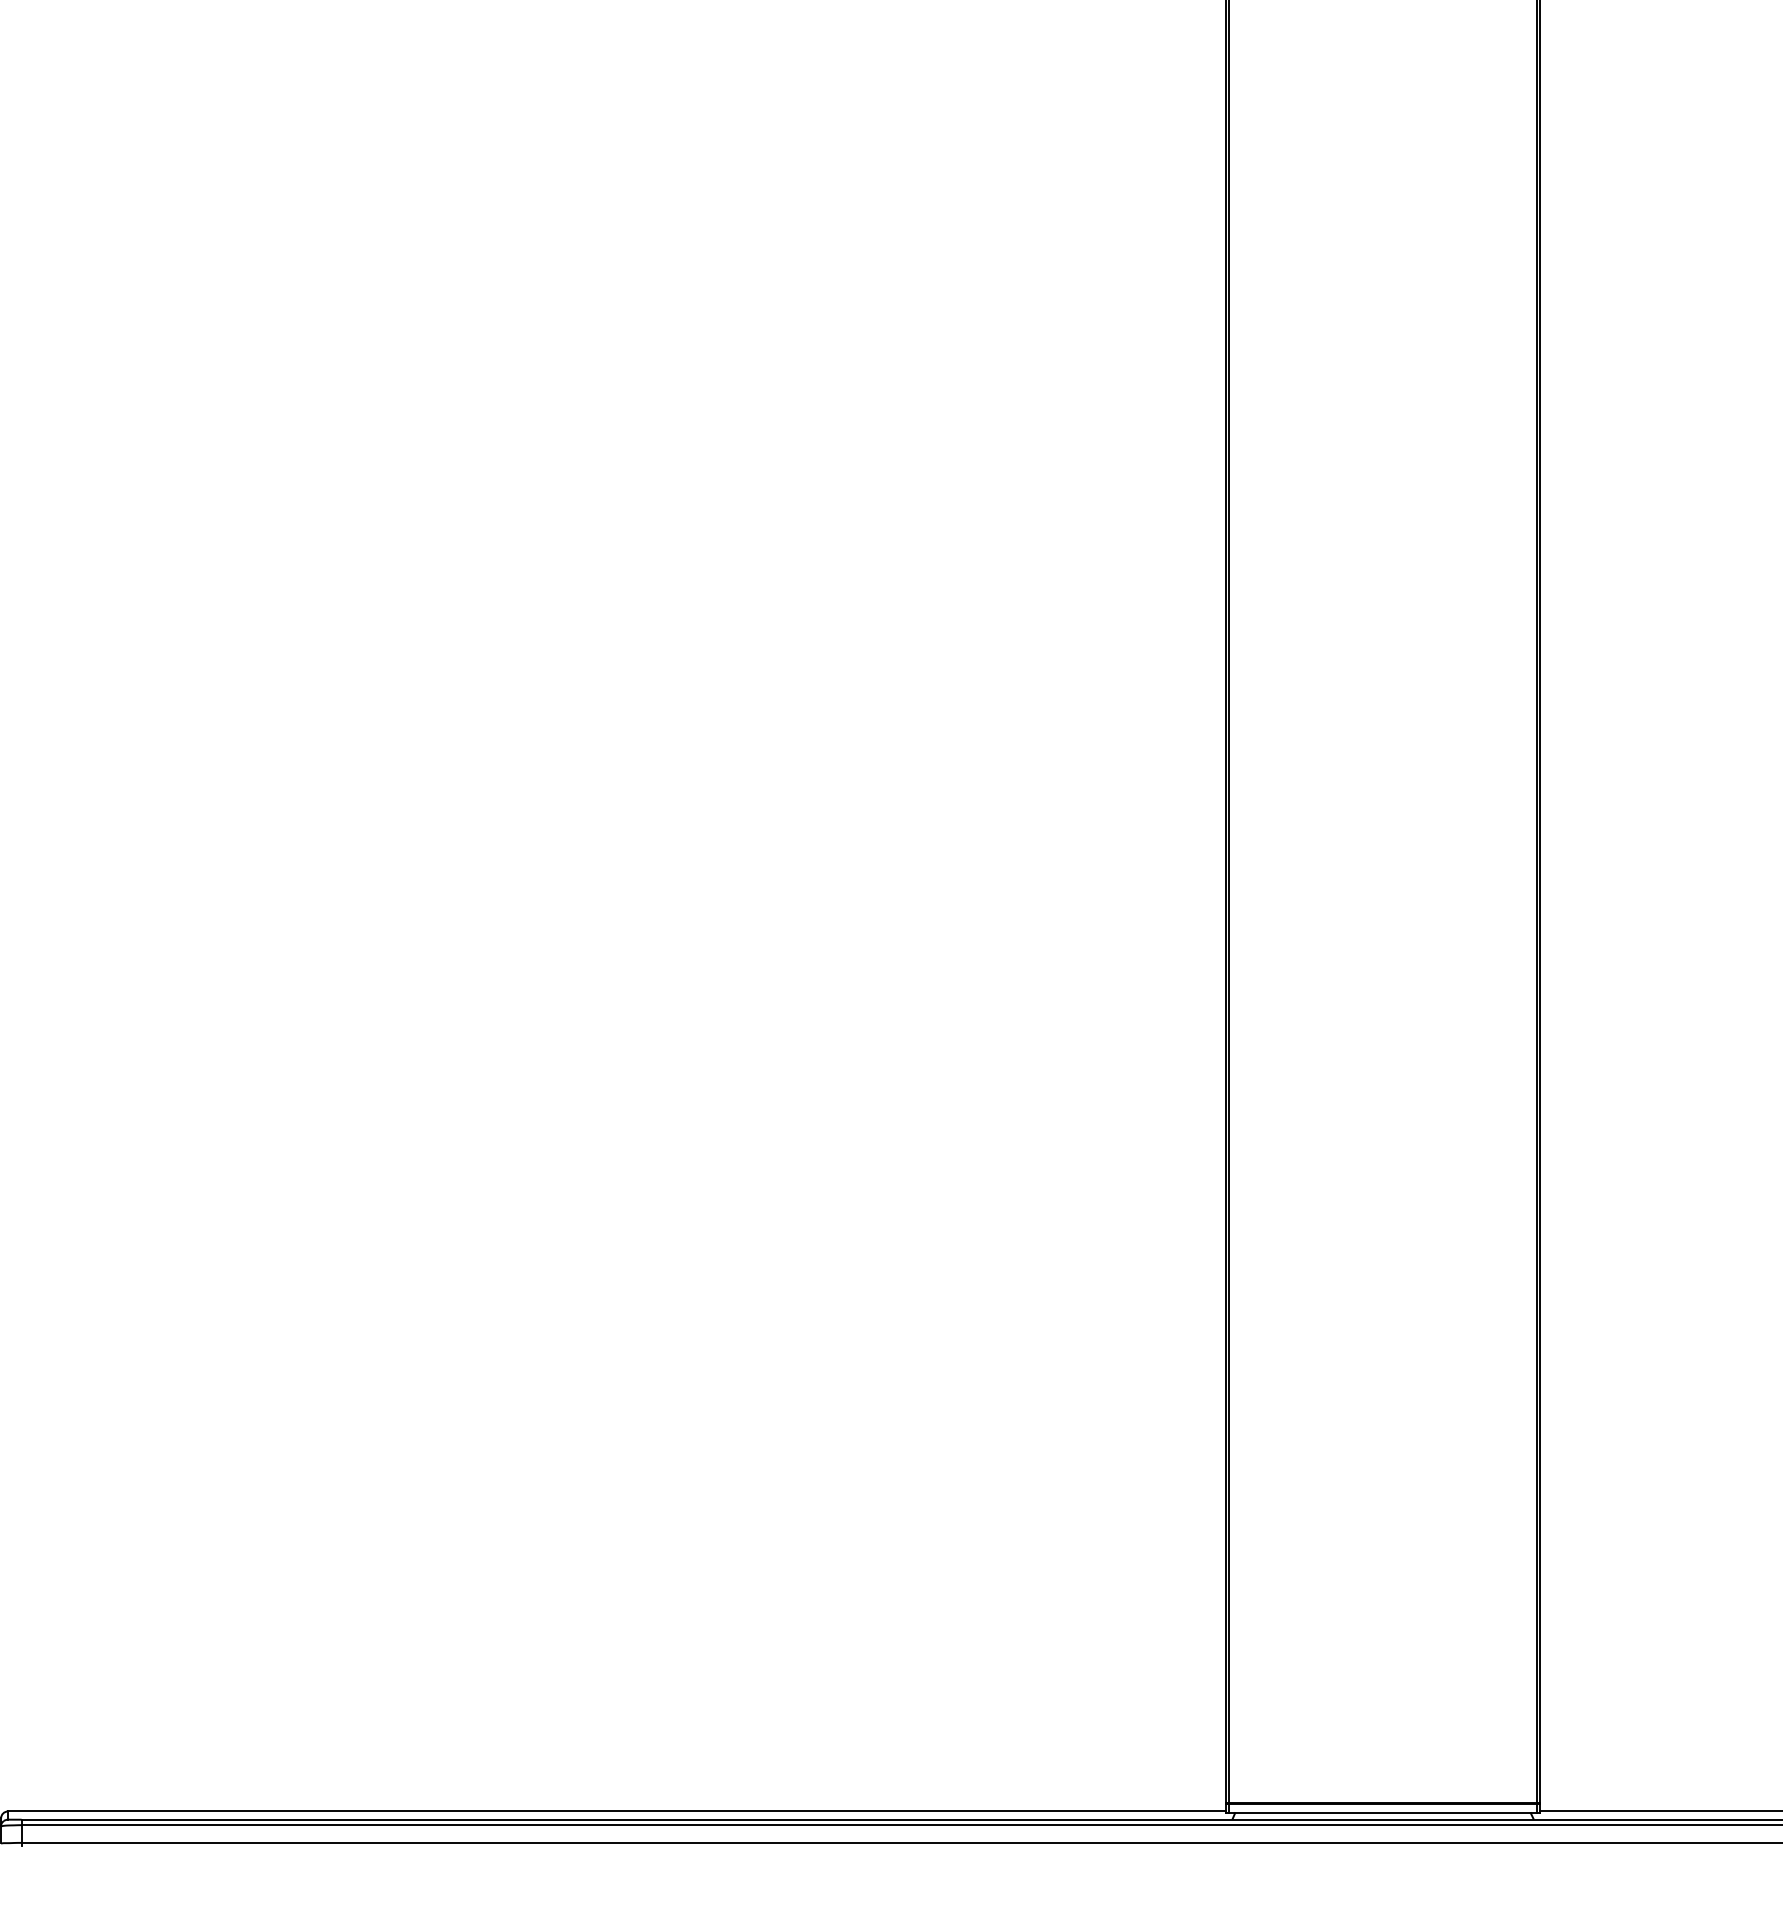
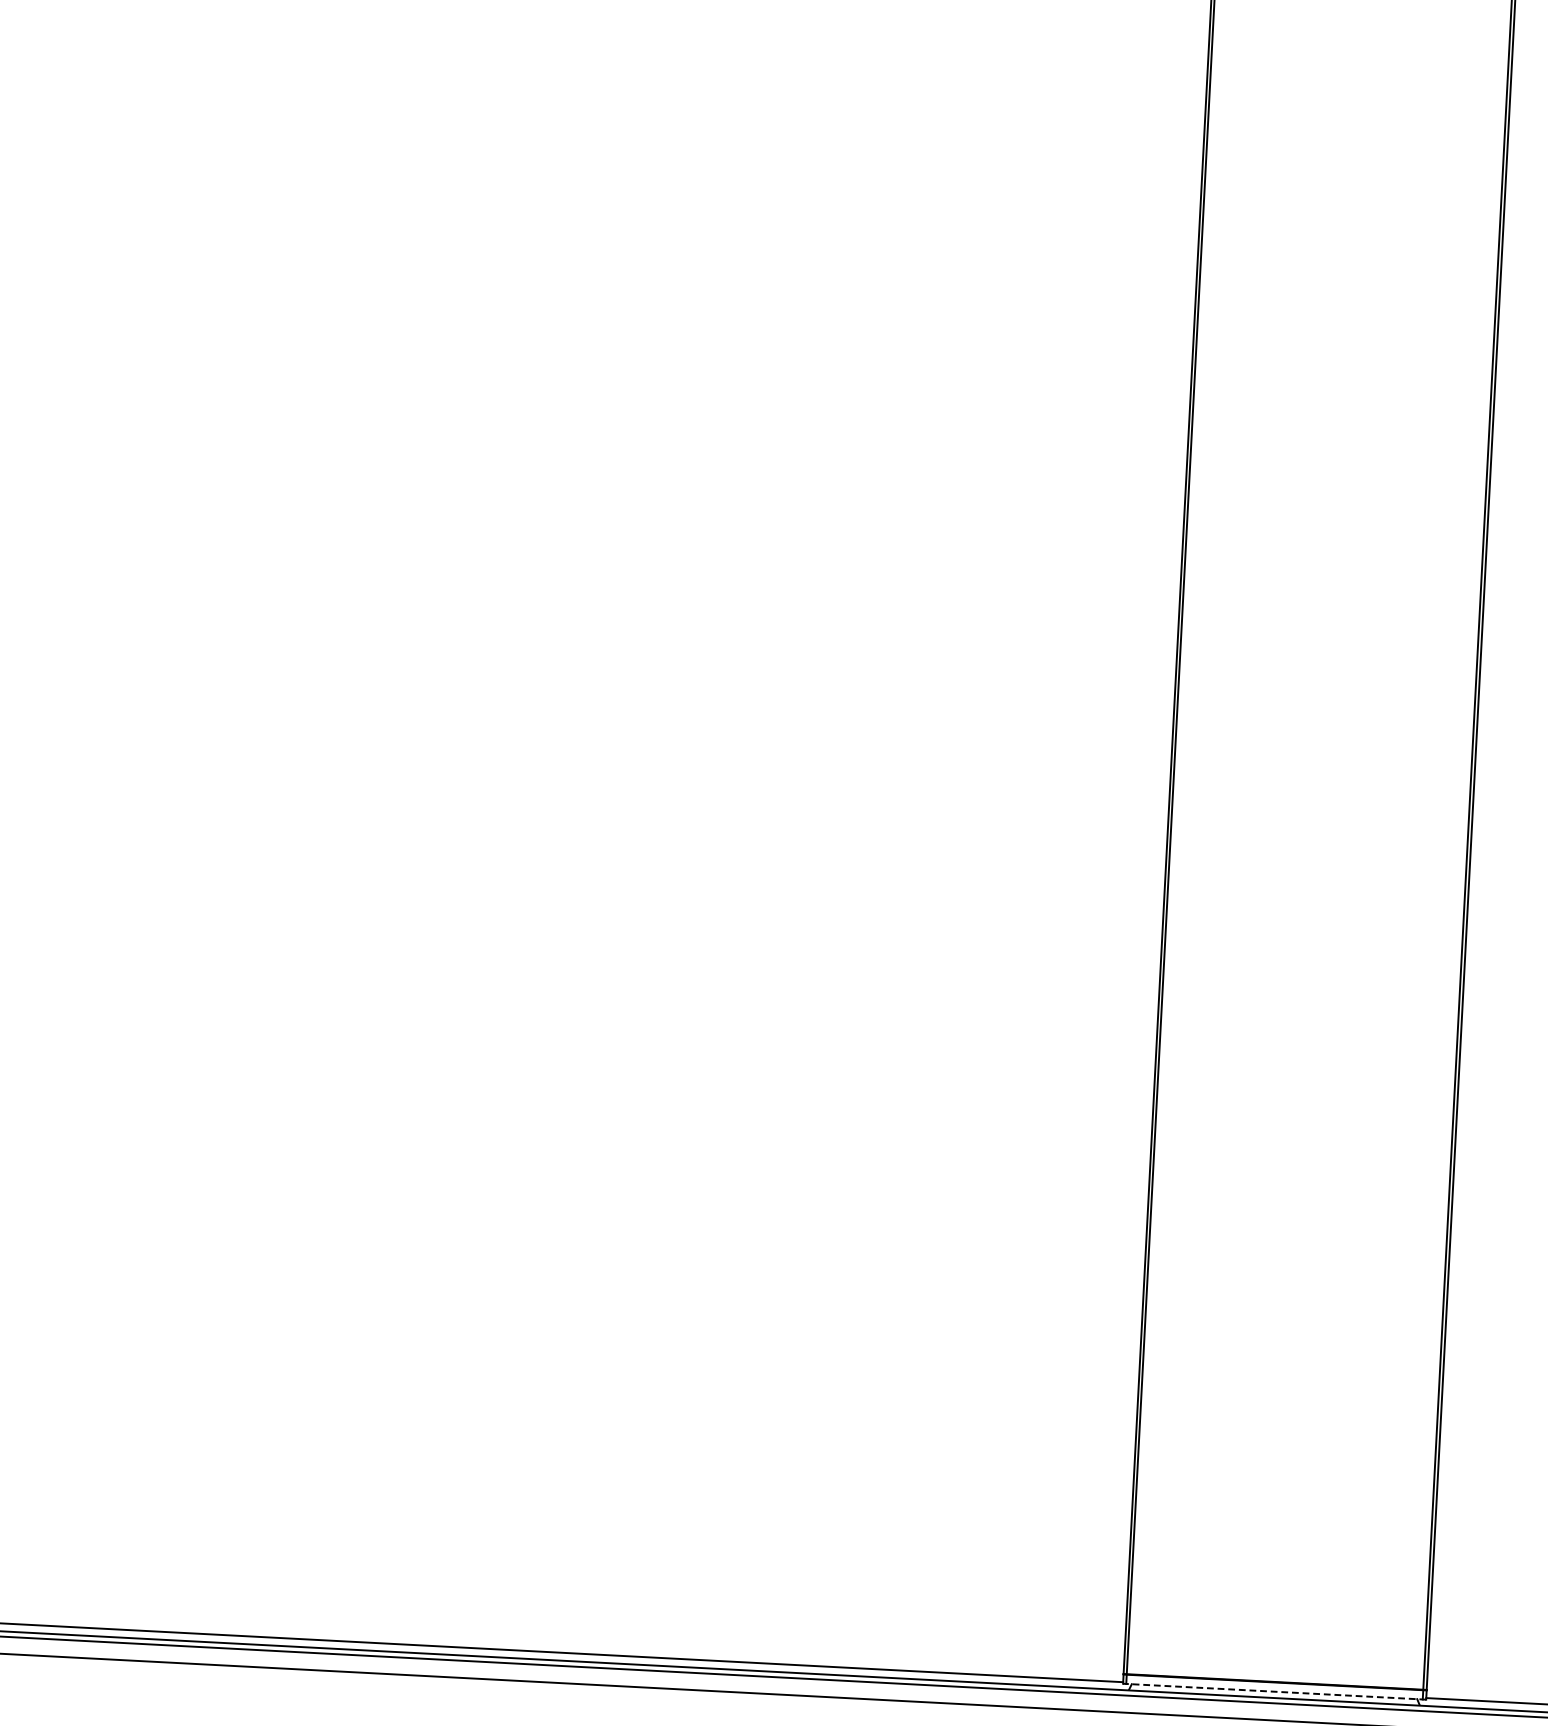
line: (1383, 1813) -> (1275, 1692), solid -> dashed

